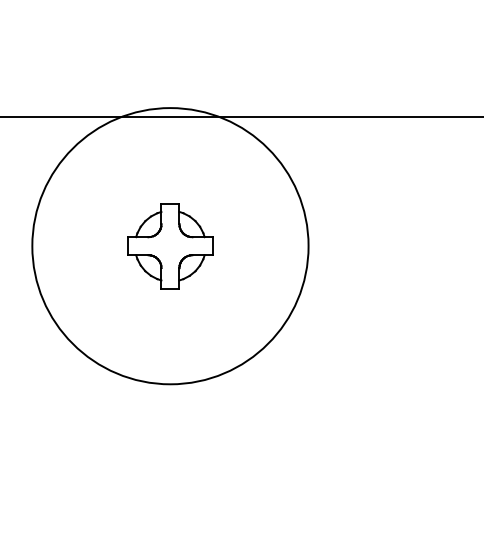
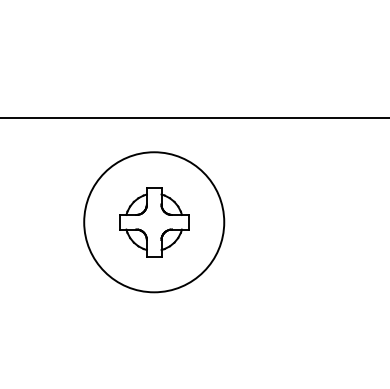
circle: (170, 245) -> (154, 221), size x0.62

